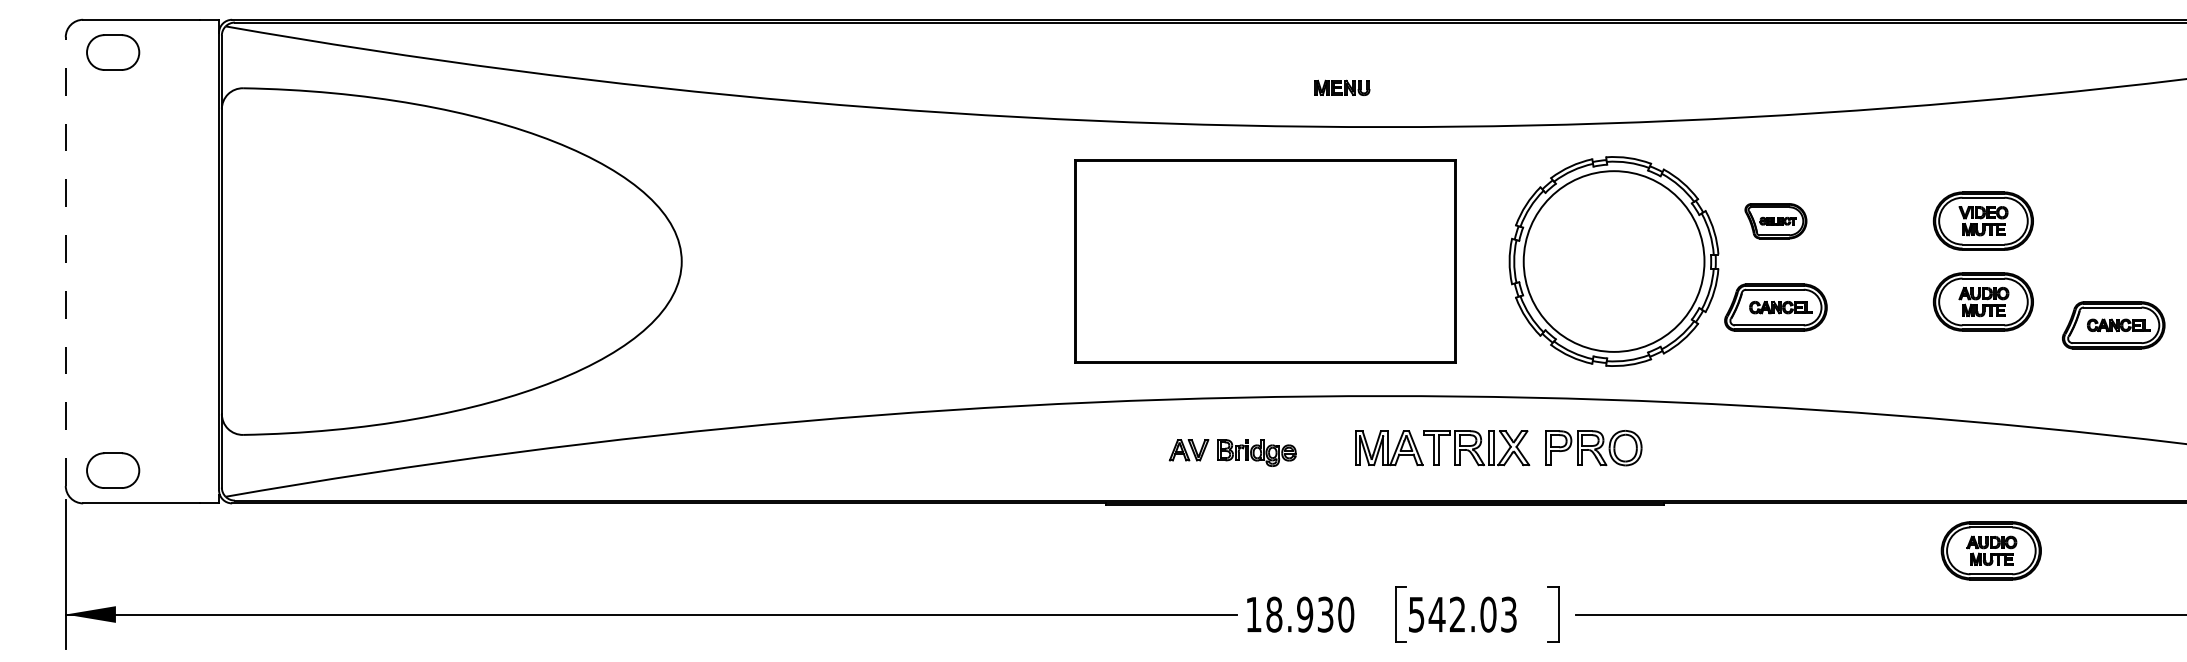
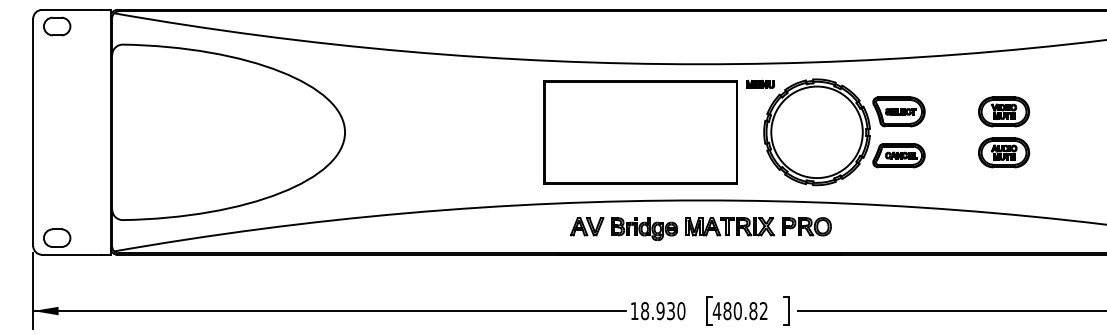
part: (1342, 86) -> (760, 83), moved
part: (1774, 220) -> (898, 111), size x1.67
line: (66, 261) -> (33, 132), dashed -> solid
part: (2112, 325) -> (1069, 164), removed
part: (1231, 453) -> (623, 229), size x1.67
part: (1992, 550) -> (1008, 278), removed
text: (1460, 615) -> (739, 311), 542.03 -> 480.82

